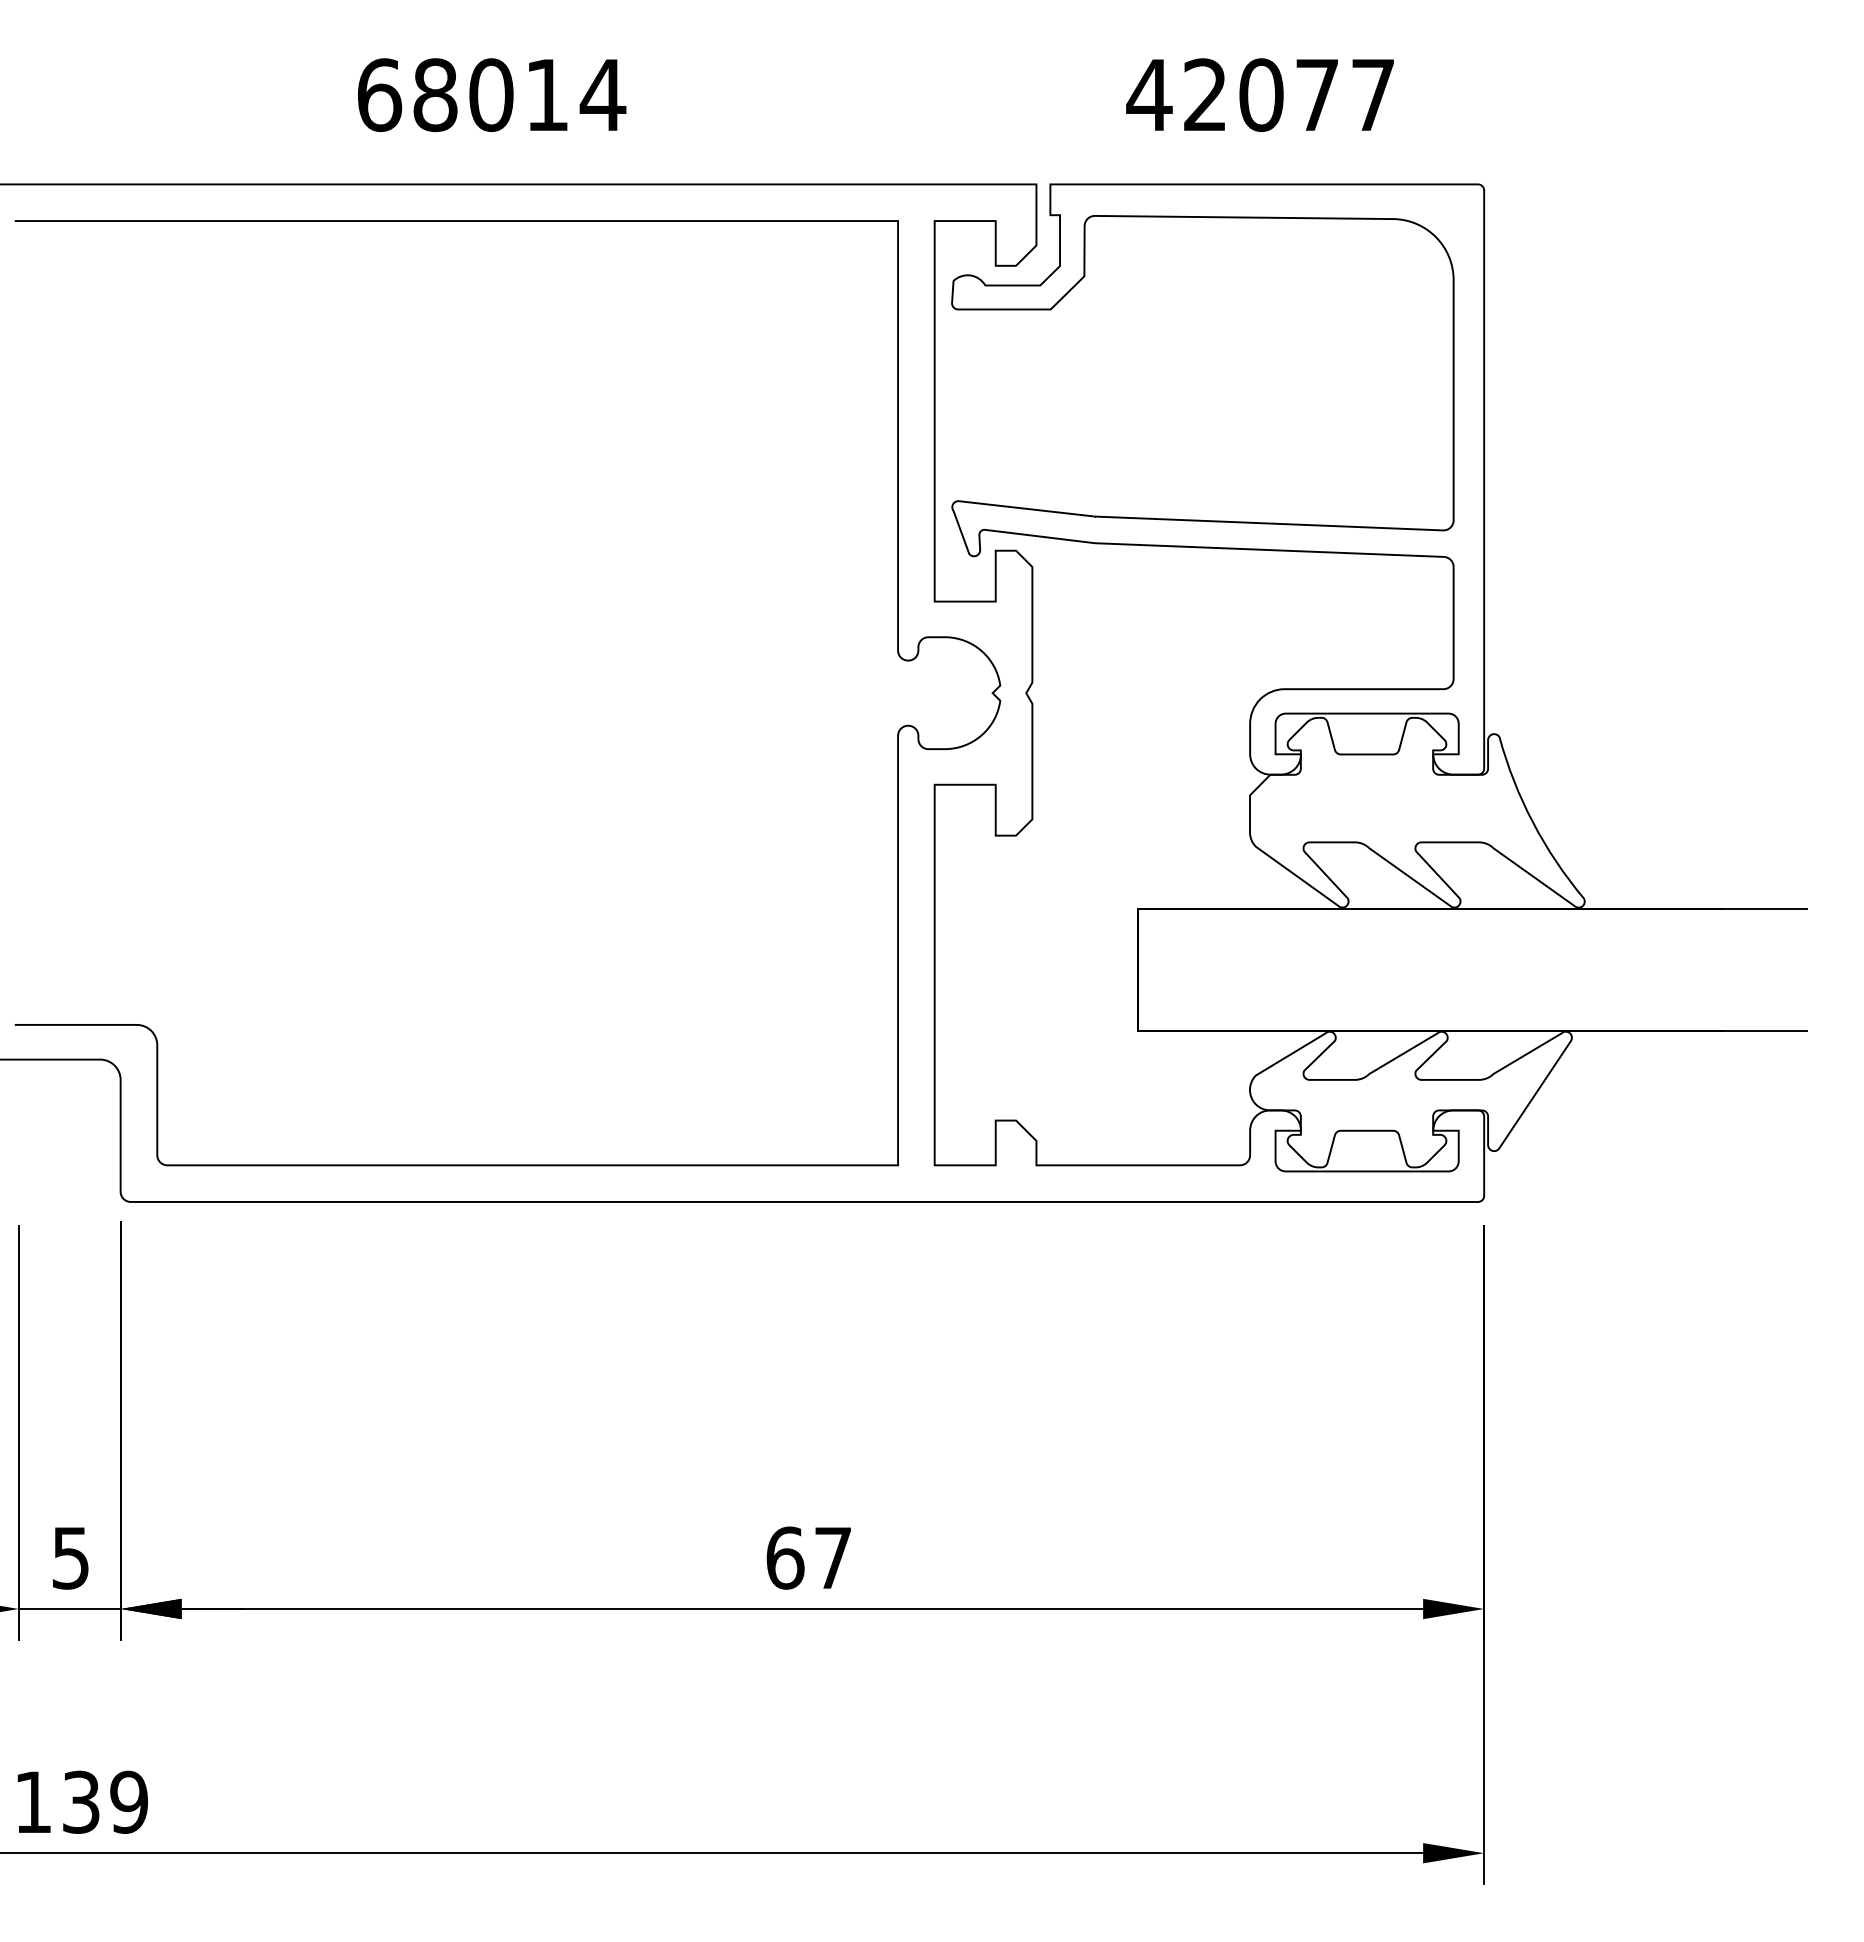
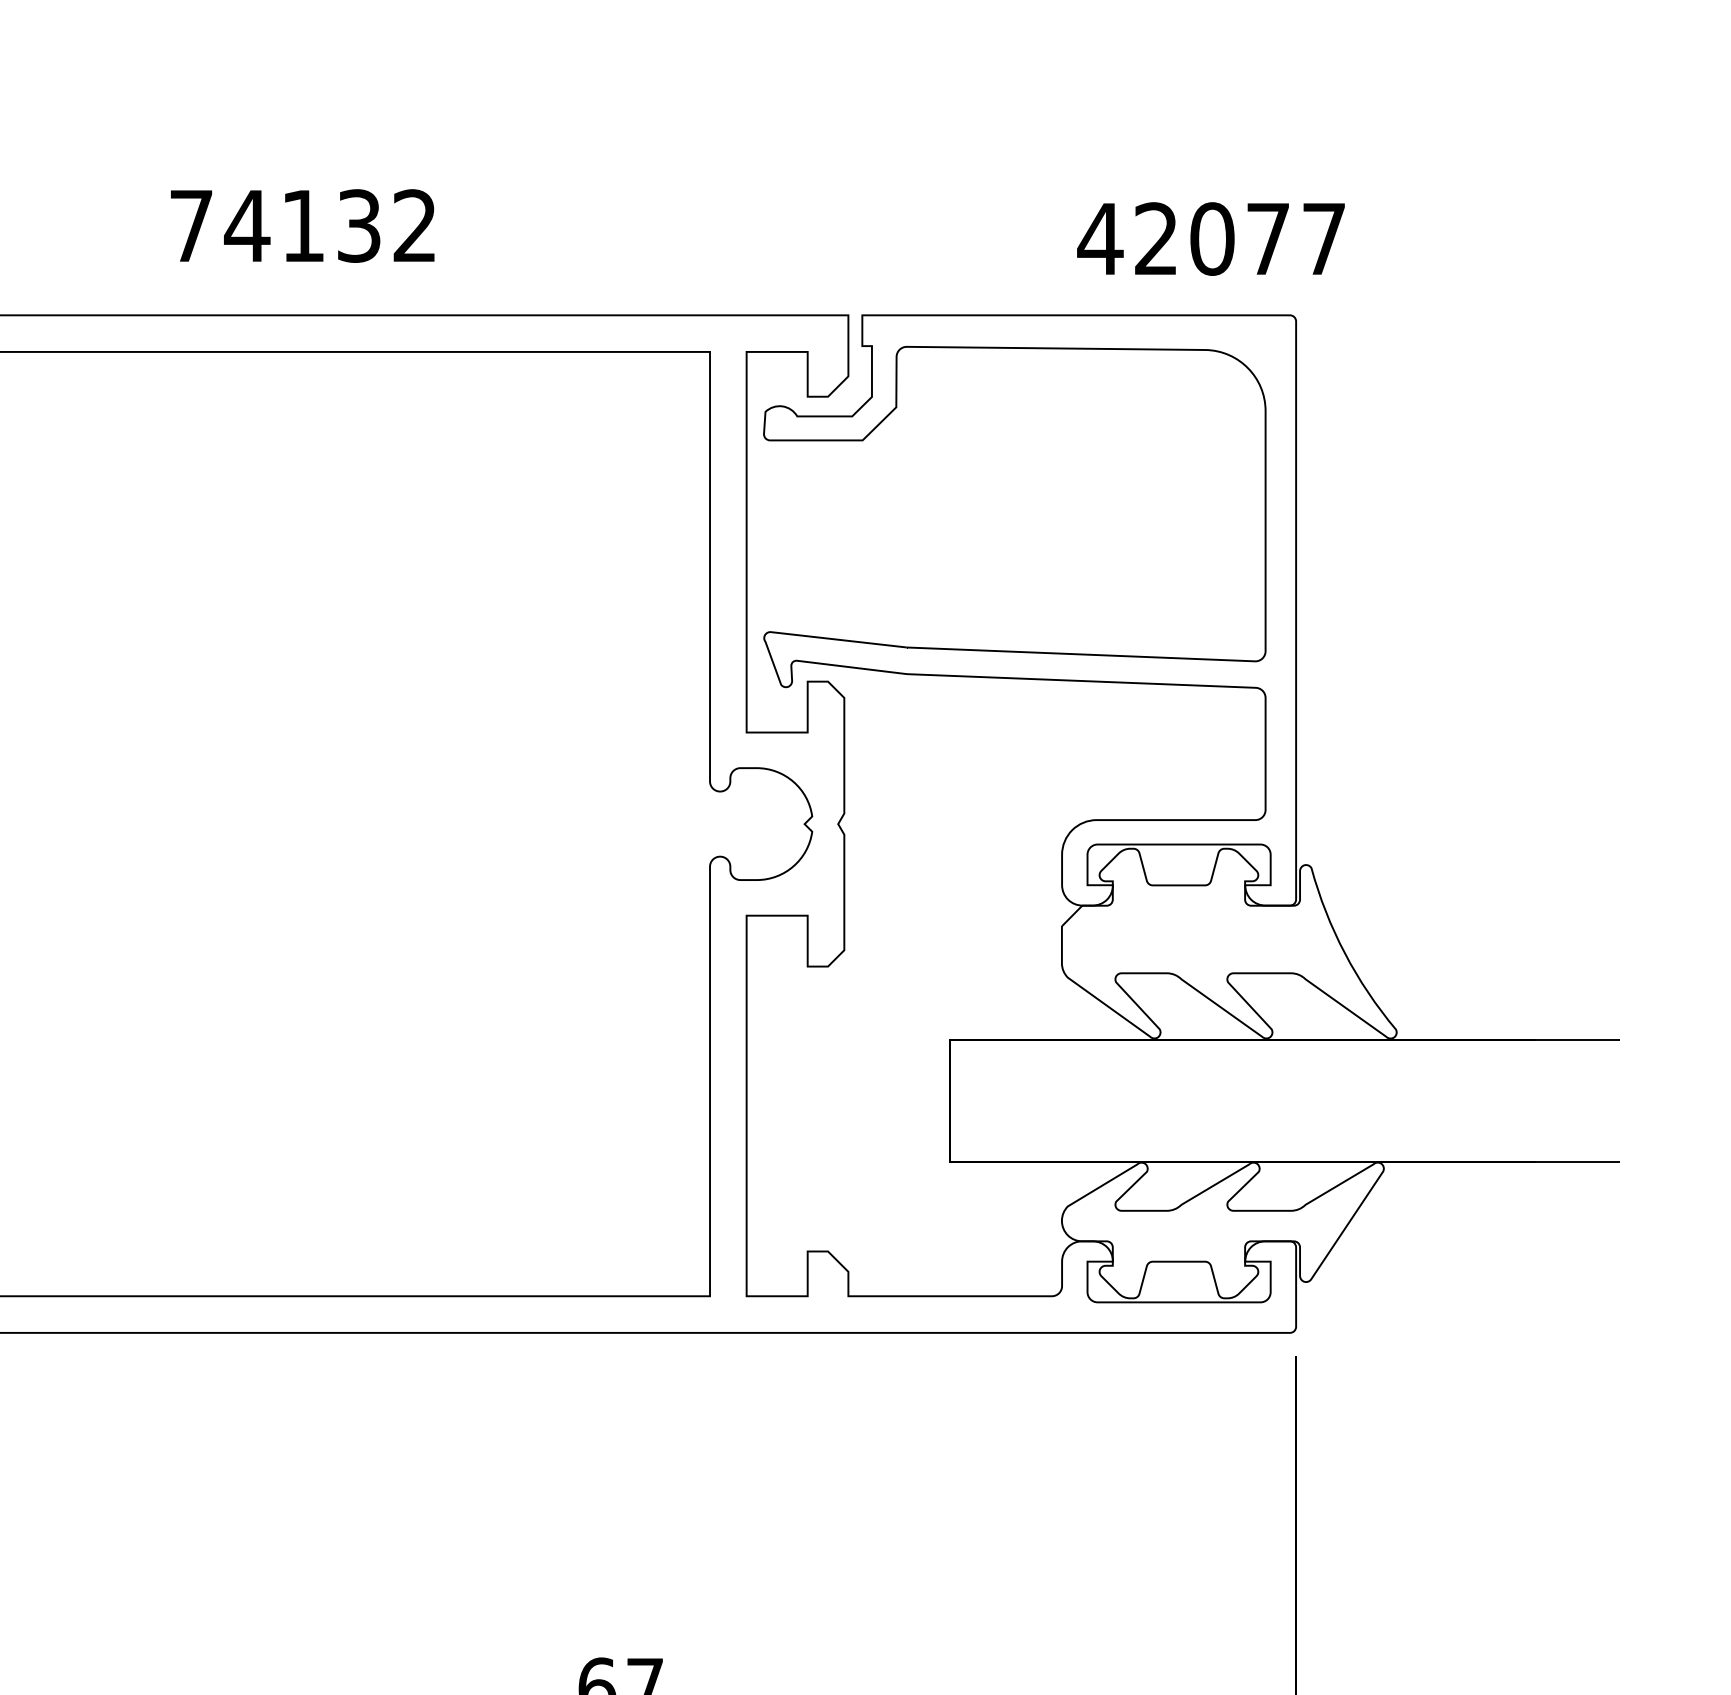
text: (1259, 94) -> (1210, 238), moved
text: (492, 95) -> (304, 226), 68014 -> 74132

